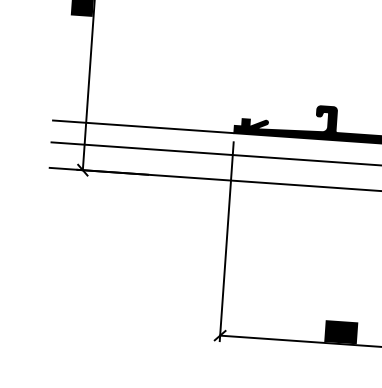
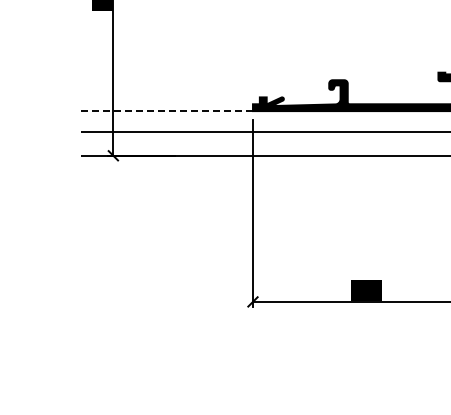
line: (143, 127) -> (167, 111), solid -> dashed

